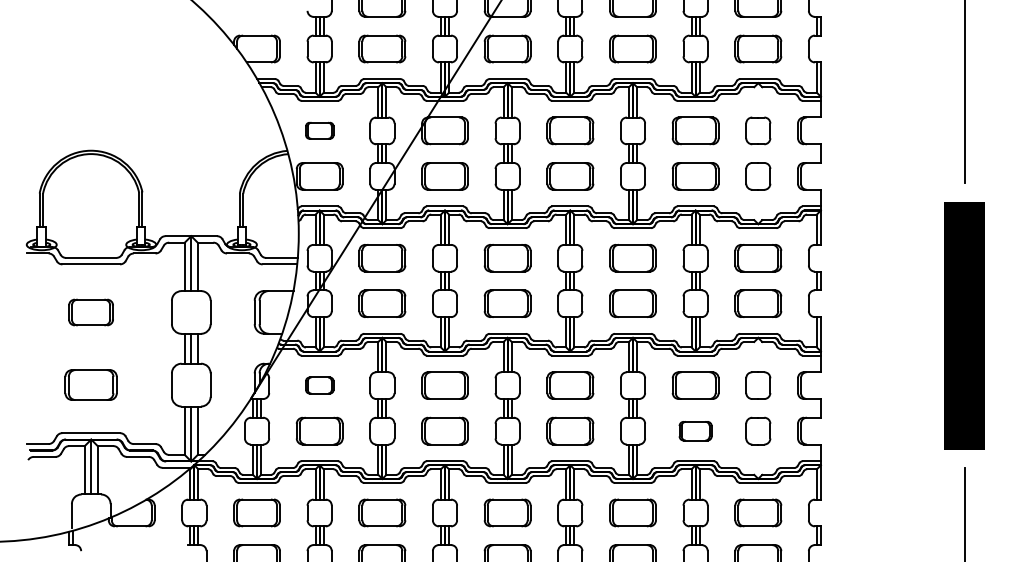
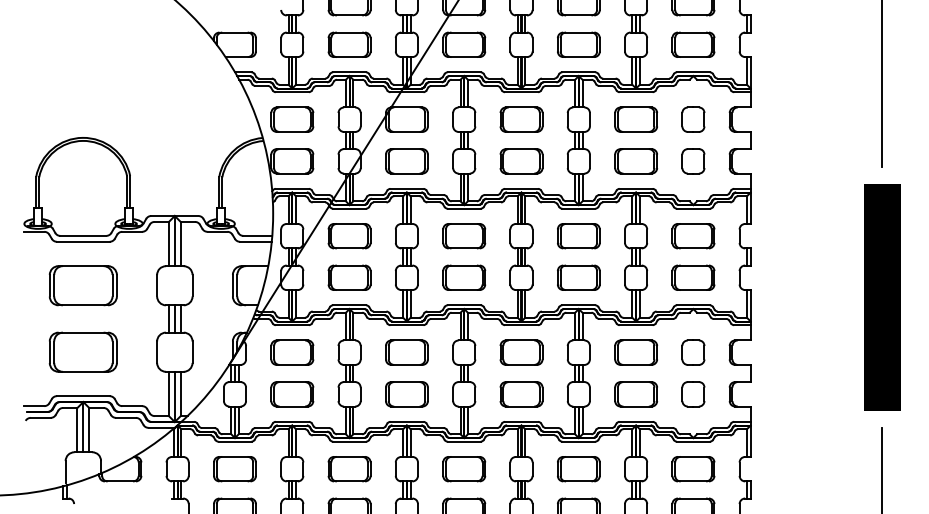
part: (319, 130) -> (292, 119), size x1.67
part: (90, 312) -> (82, 285), size x1.67
part: (90, 384) -> (82, 351), size x1.43
part: (319, 385) -> (292, 352), size x1.67
part: (694, 431) -> (635, 394), size x1.43

